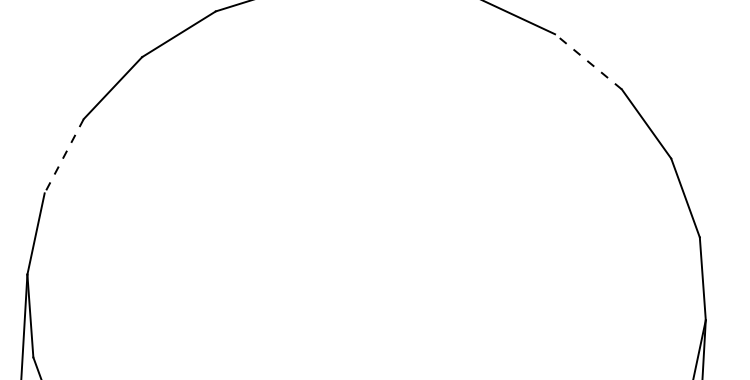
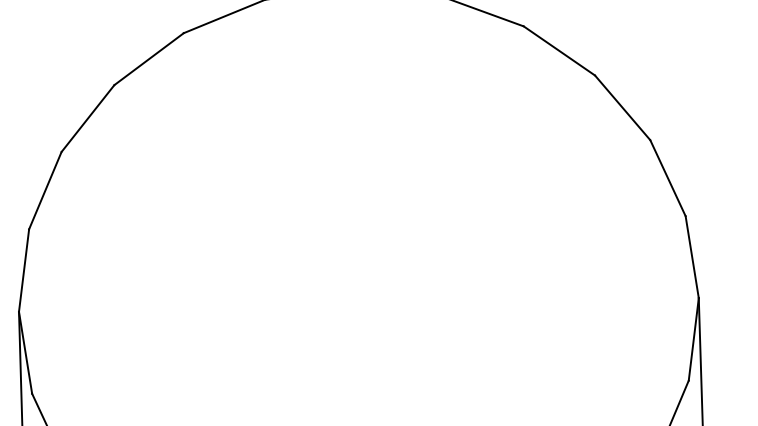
line: (587, 61) -> (558, 50), dashed -> solid
line: (64, 156) -> (45, 190), dashed -> solid

